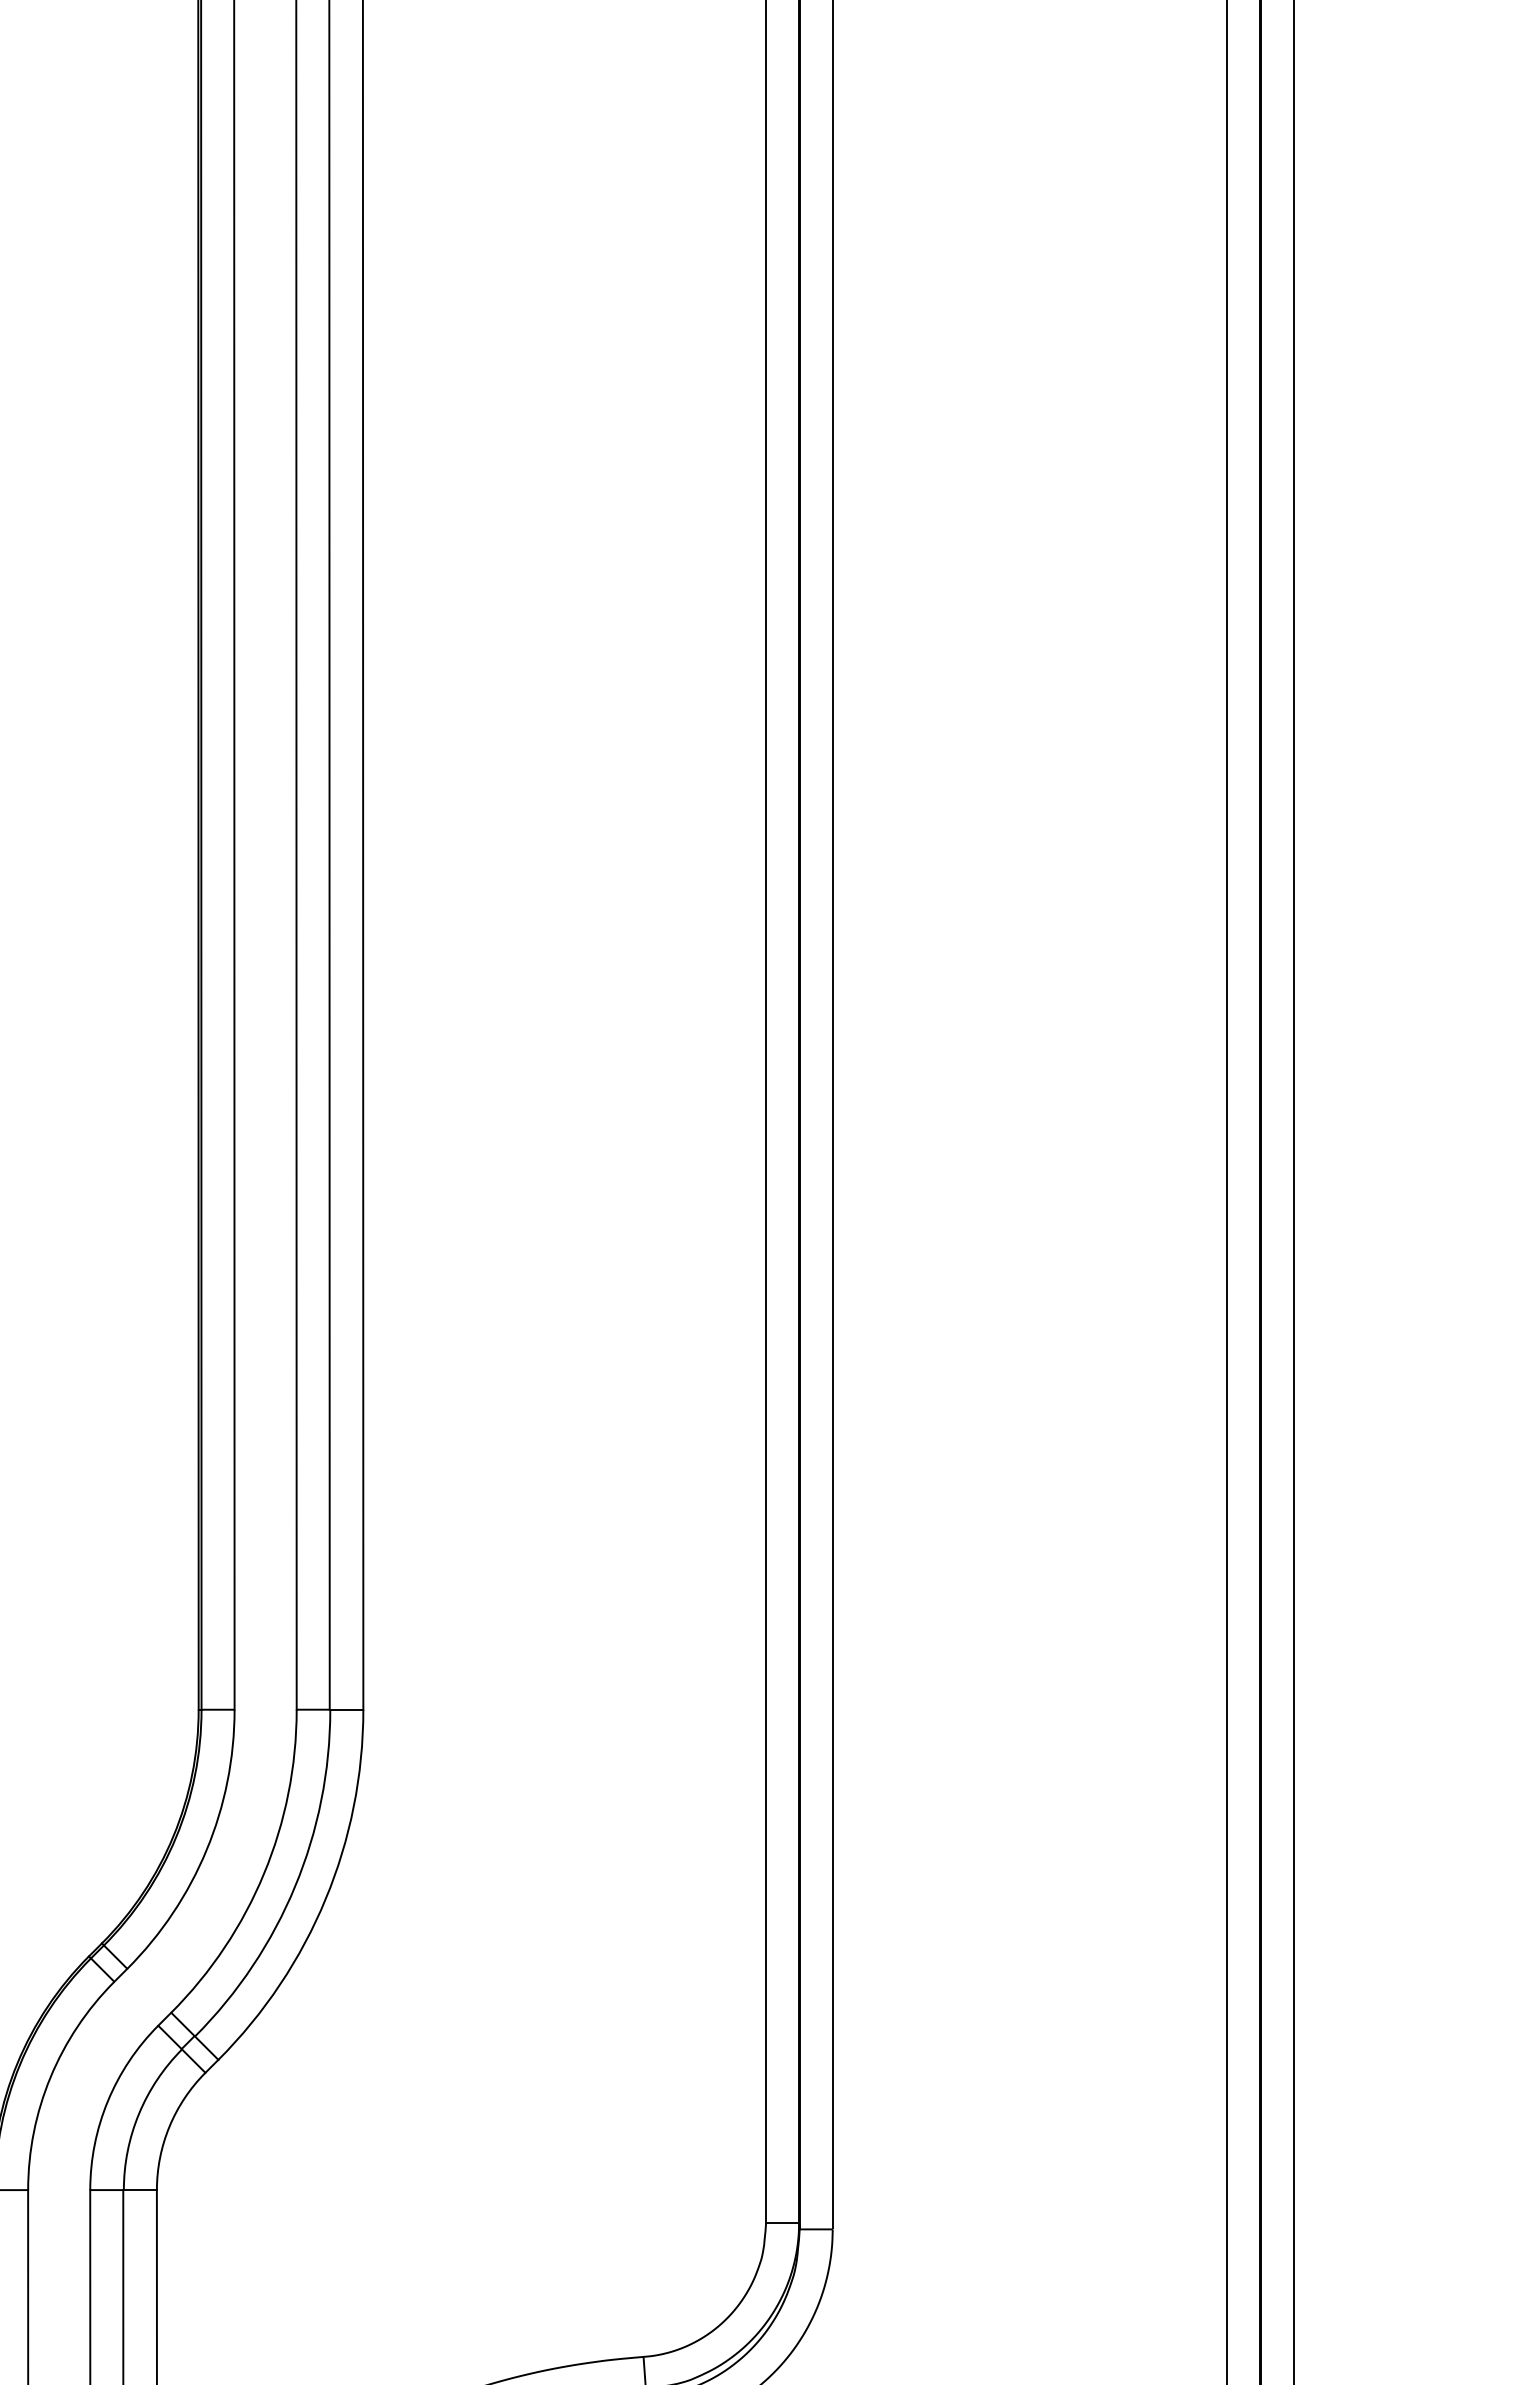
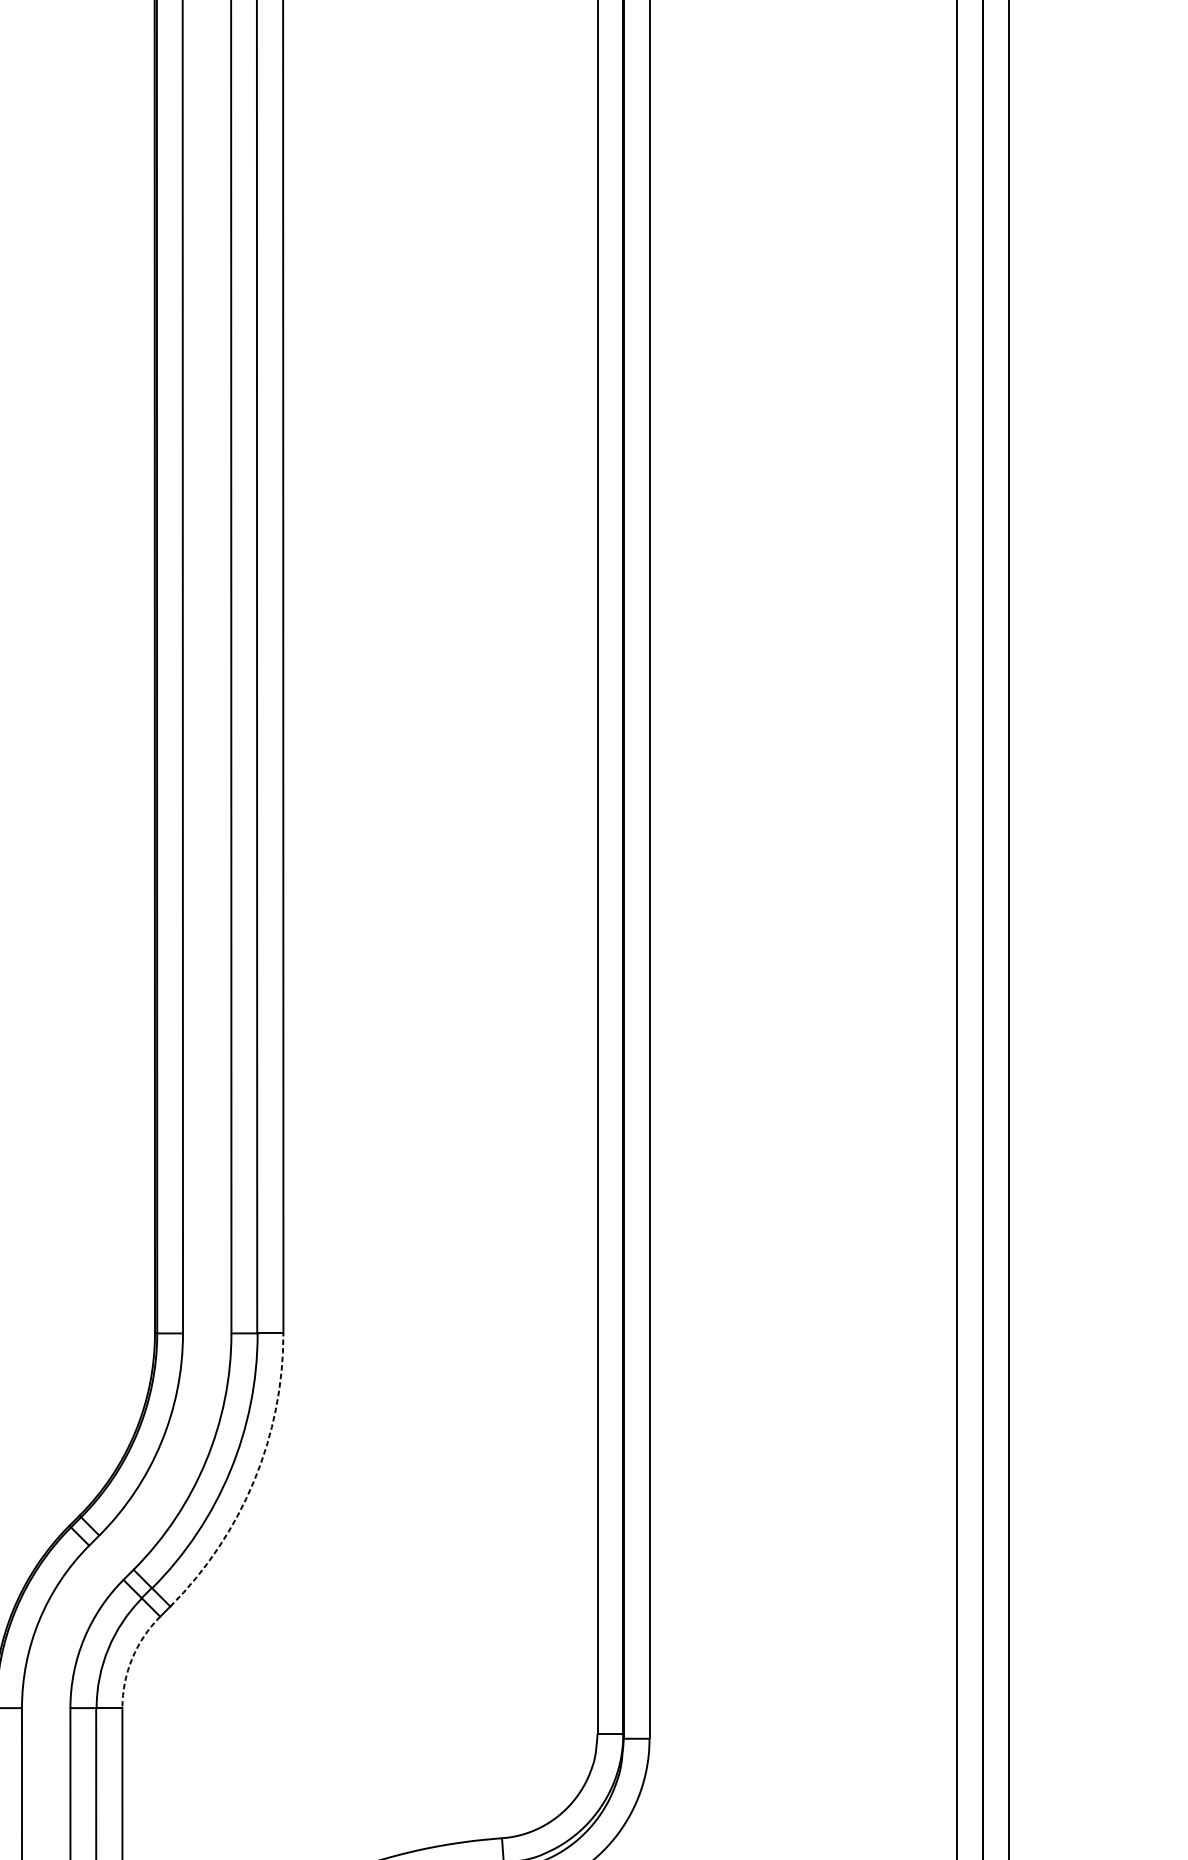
arc: (325, 1899) -> (253, 1481), solid -> dashed
arc: (169, 2126) -> (132, 1658), solid -> dashed

